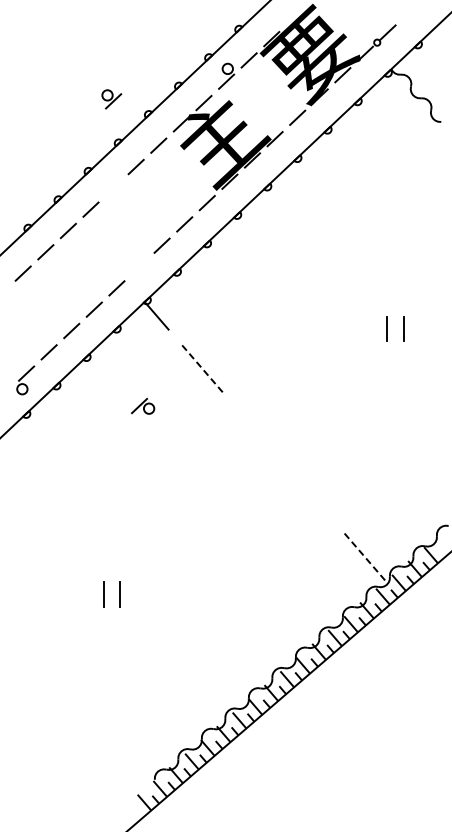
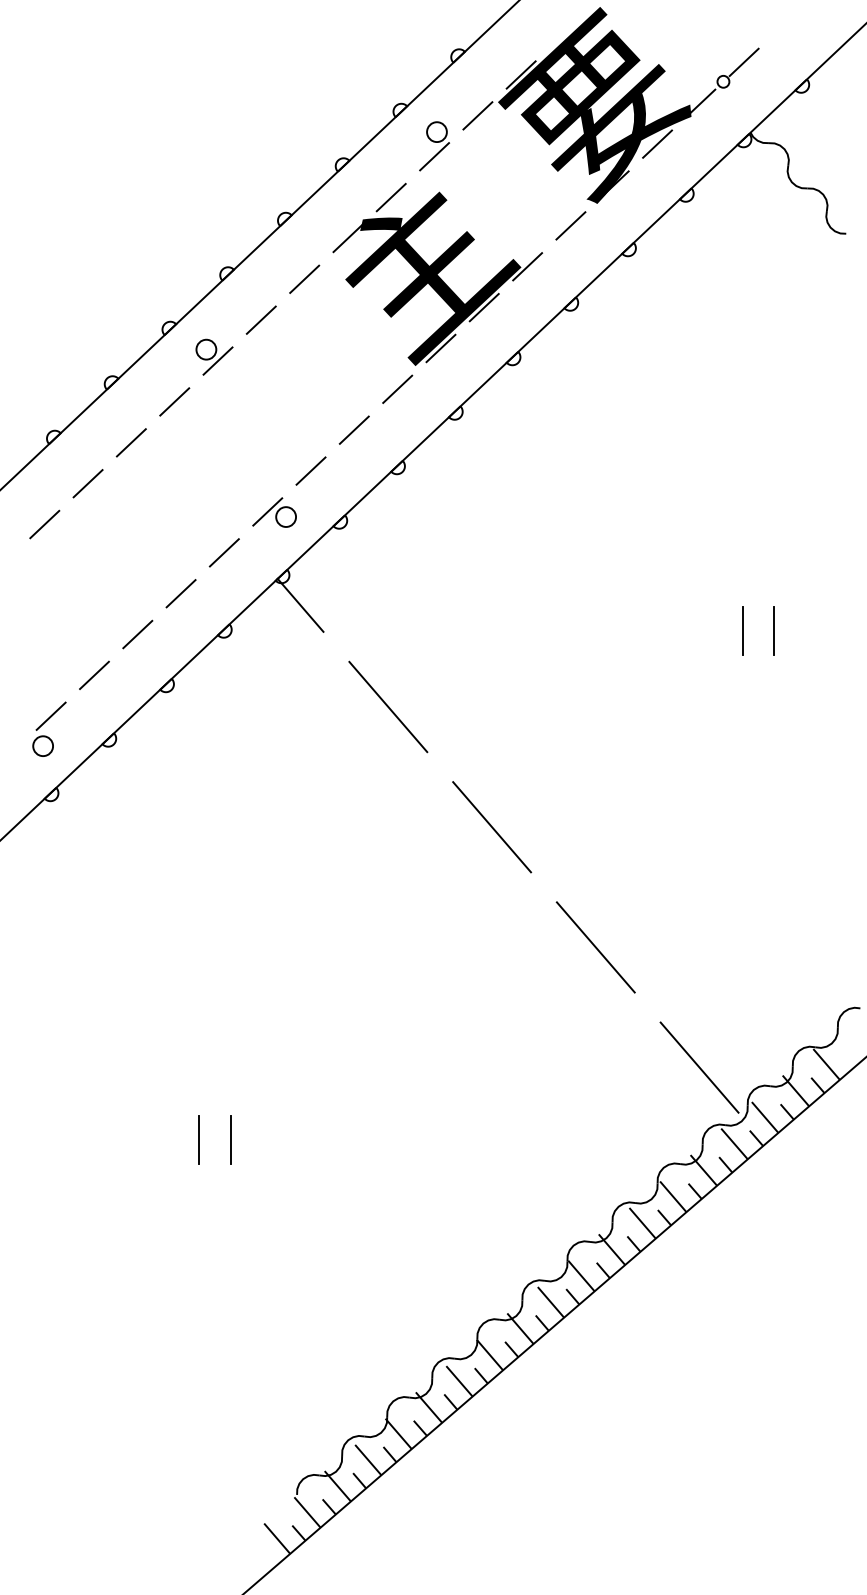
part: (111, 99) -> (213, 357), moved
line: (202, 368) -> (388, 706), dashed -> solid
part: (143, 405) -> (275, 510), moved
line: (256, 431) -> (491, 827), added
line: (310, 493) -> (595, 946), added
line: (364, 556) -> (699, 1066), dashed -> solid

